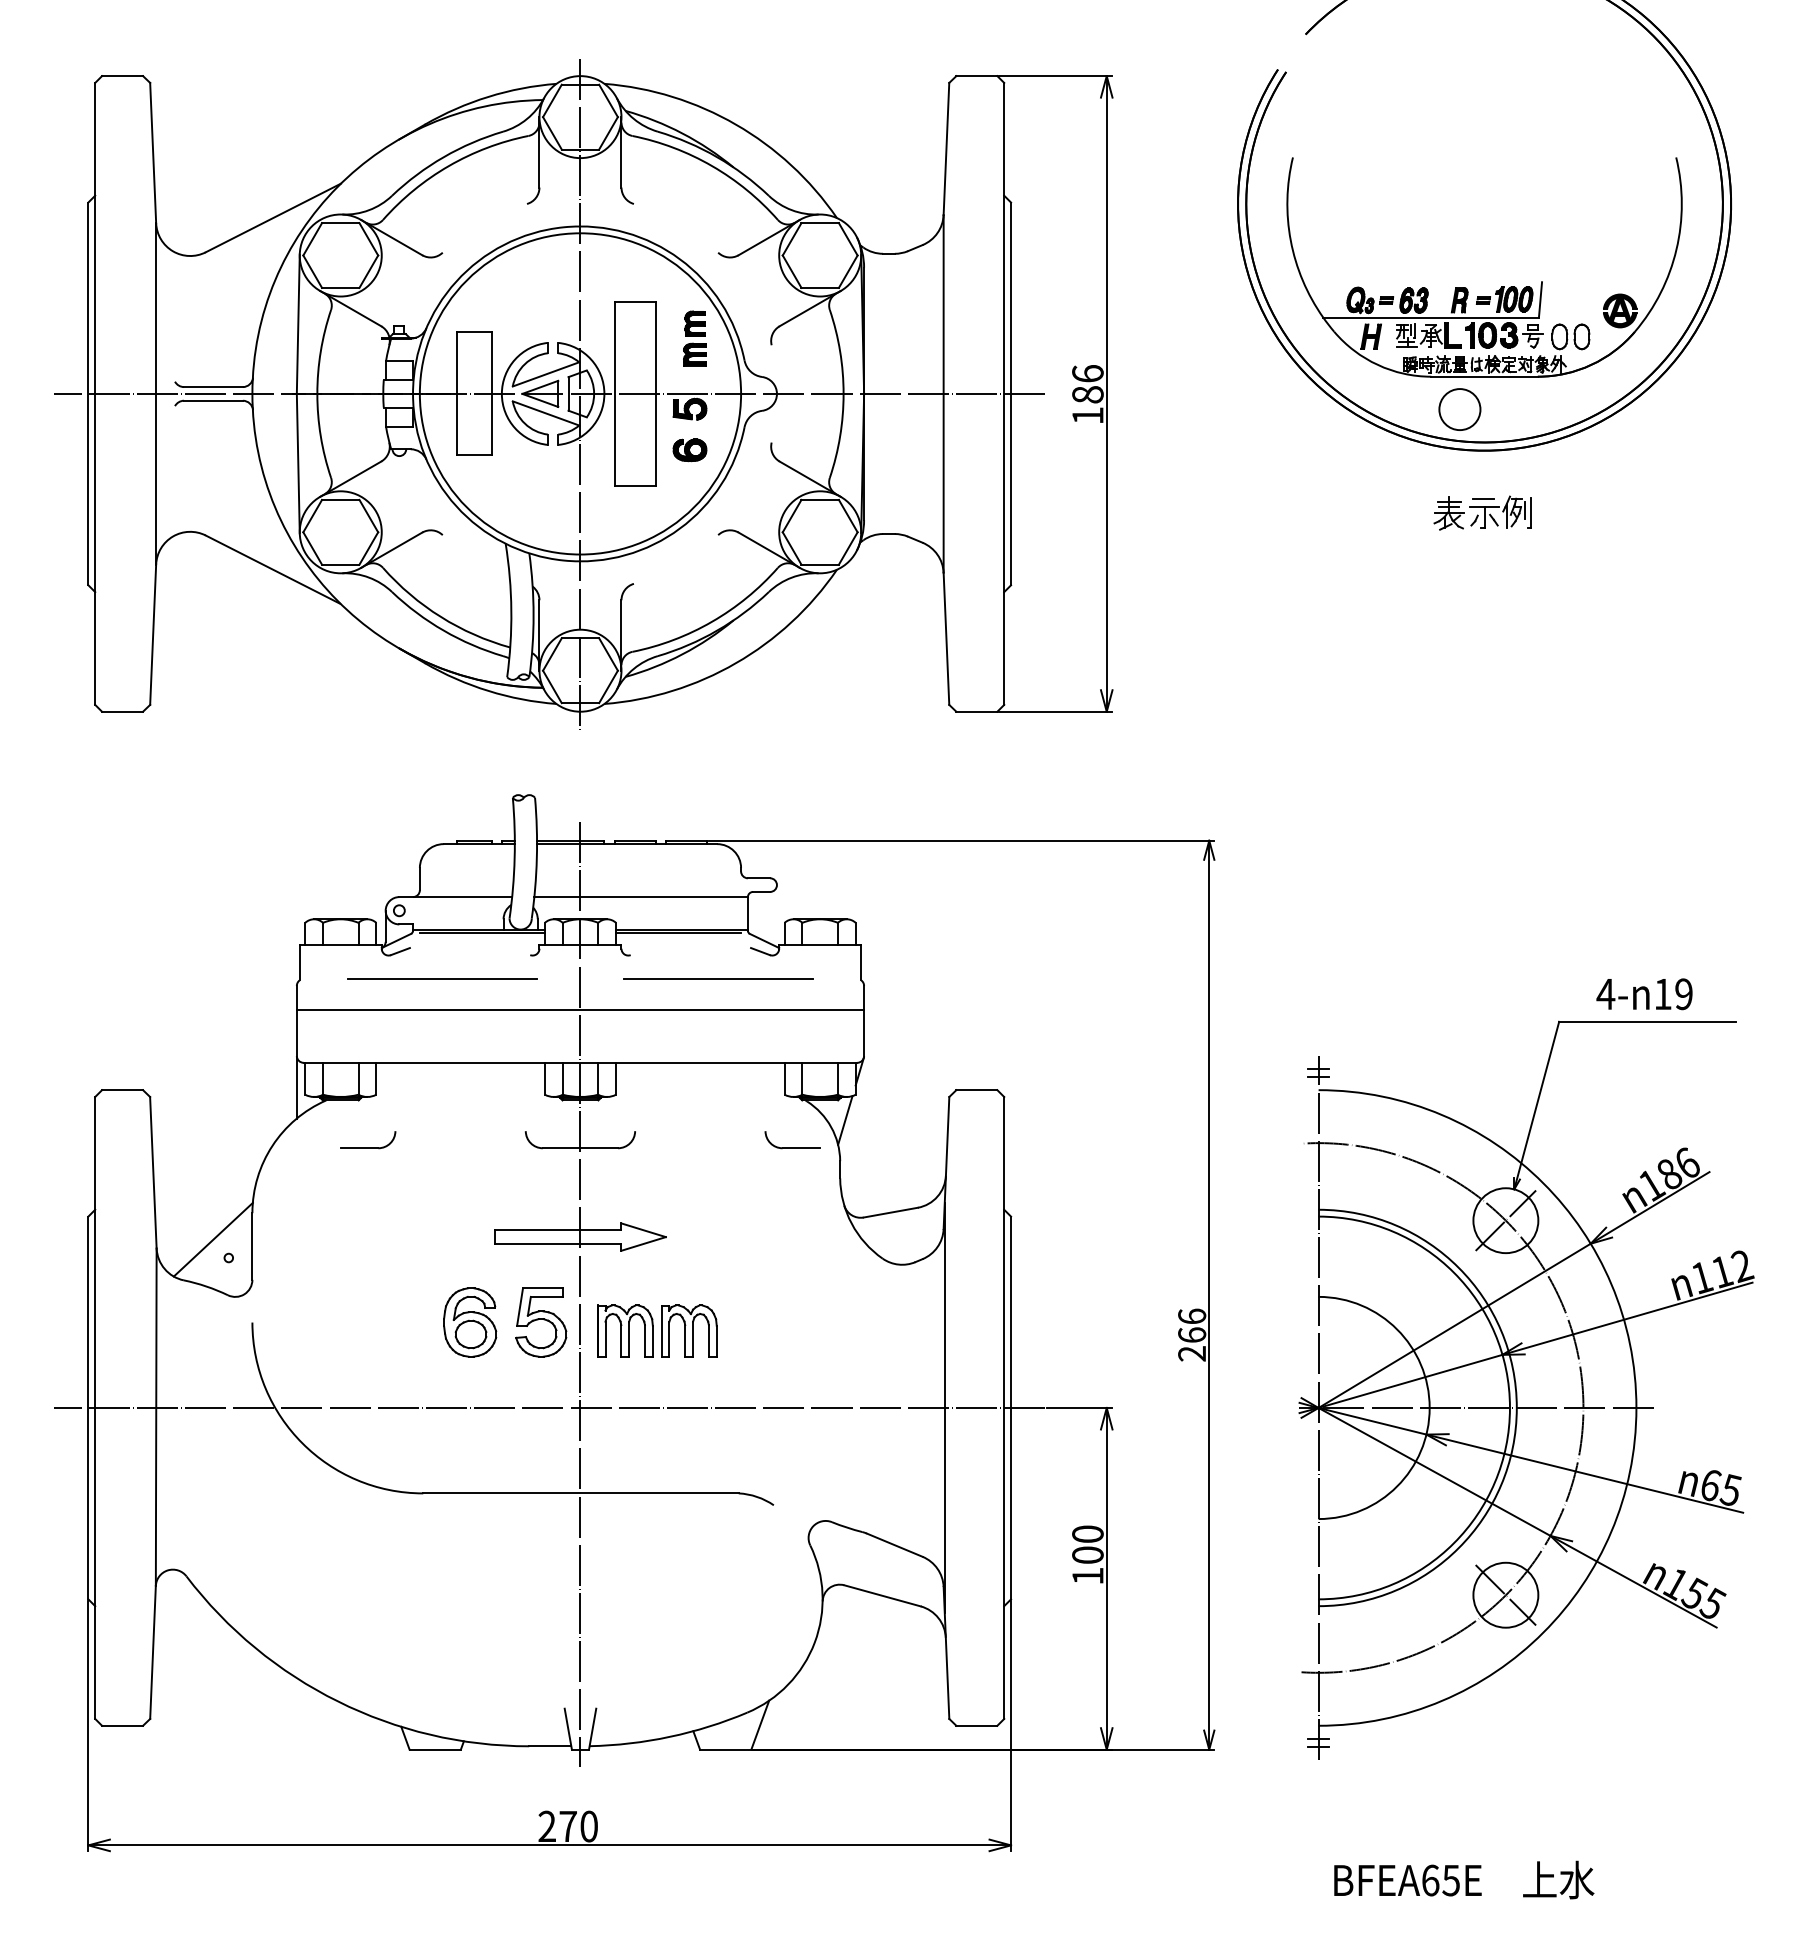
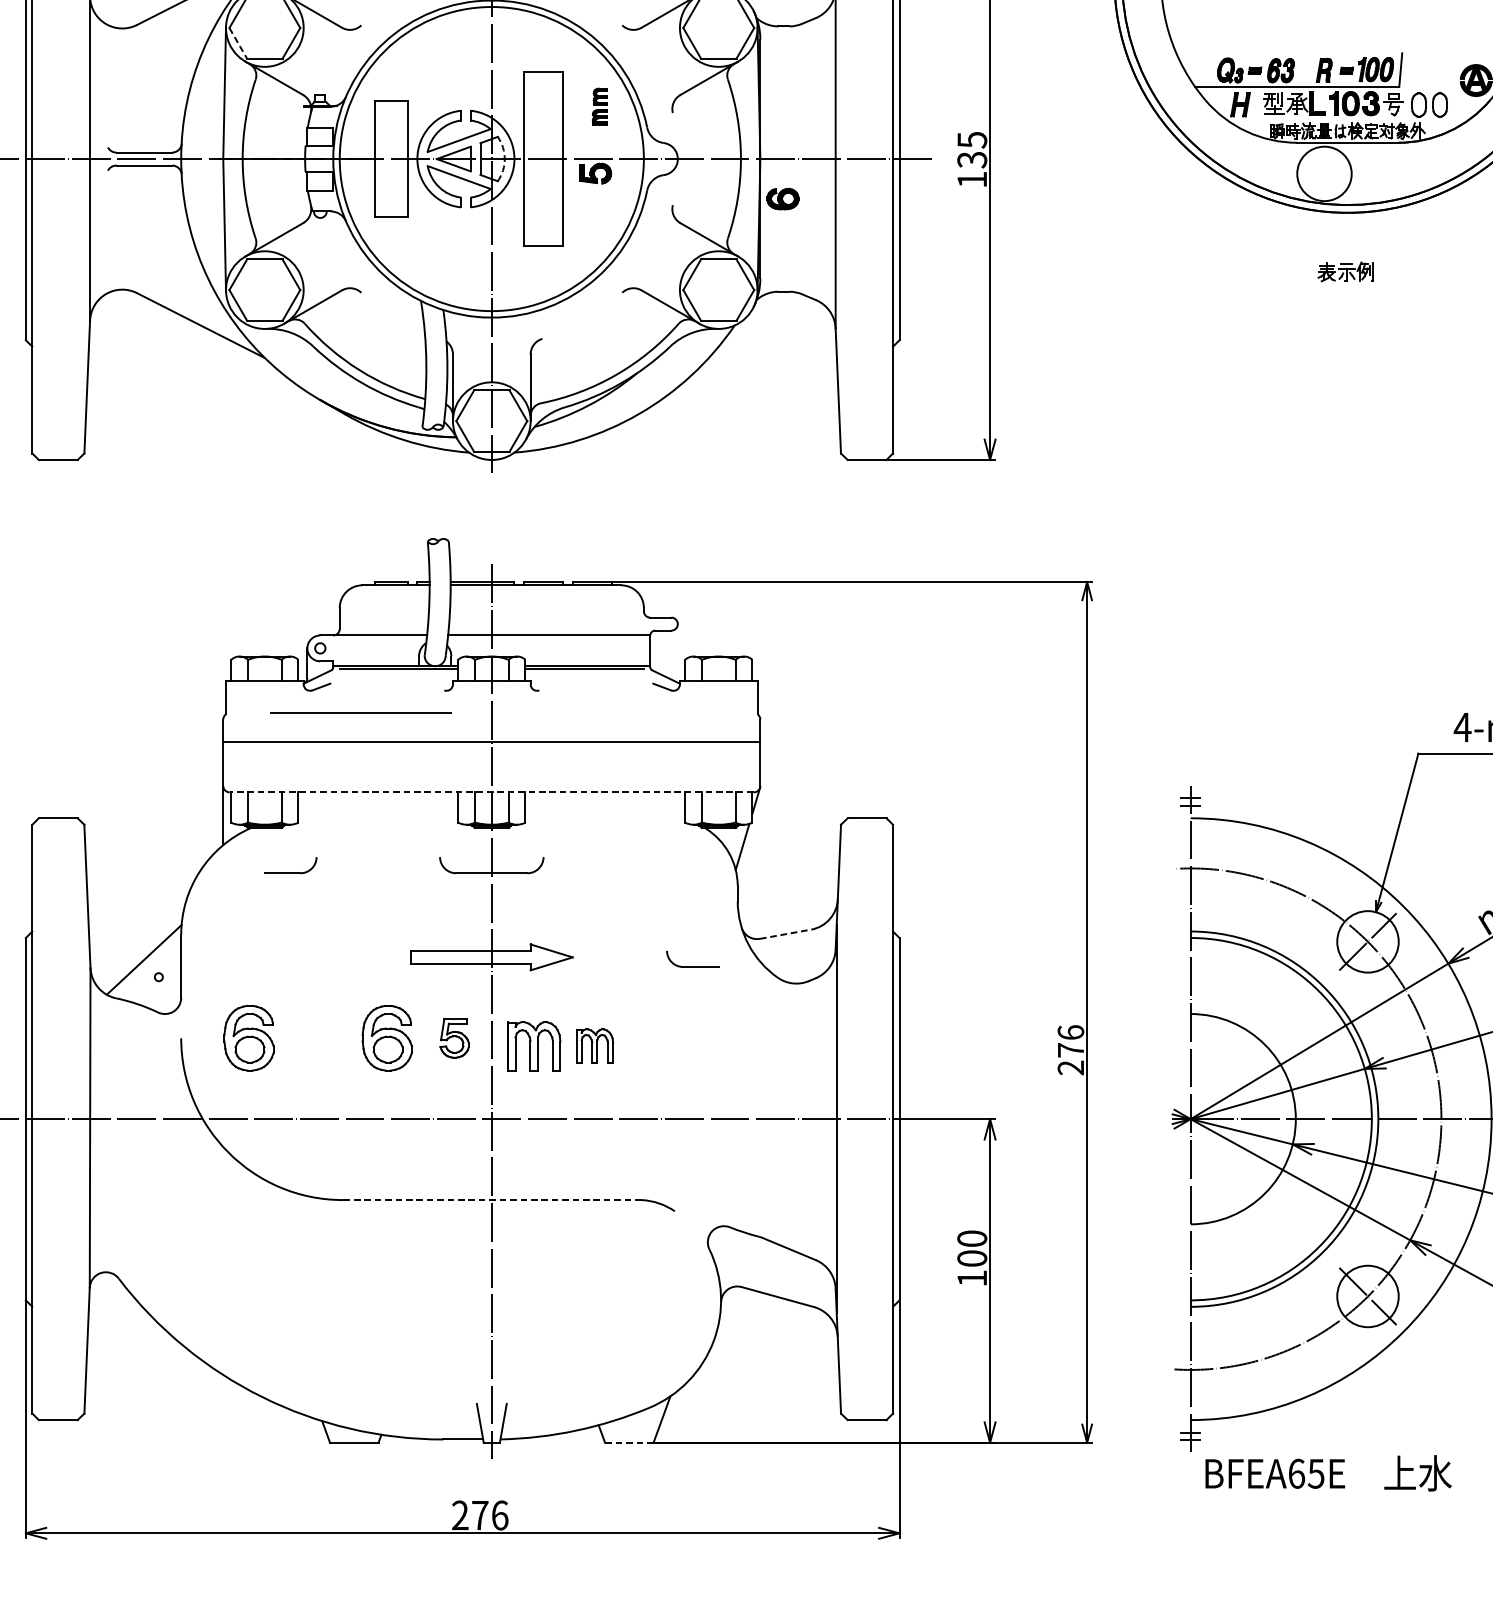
line: (312, 271) -> (238, 43), solid -> dashed
part: (694, 338) -> (599, 106), size x0.7
text: (1087, 384) -> (971, 150), 186 -> 135
arc: (594, 393) -> (505, 158), solid -> dashed
circle: (1459, 409) -> (1324, 173), size x1.4
part: (689, 450) -> (782, 199), moved
part: (1482, 512) -> (1345, 271), size x0.6
line: (718, 979) -> (622, 713), removed
line: (580, 1062) -> (491, 792), solid -> dashed
part: (792, 1147) -> (692, 966), moved
line: (890, 1212) -> (785, 934), solid -> dashed
part: (324, 1322) -> (249, 1038), added
part: (541, 1322) -> (454, 1038), size x0.6
part: (689, 1330) -> (595, 1045), size x0.7
text: (1192, 1334) -> (1071, 1049), 266 -> 276
line: (581, 1493) -> (492, 1200), solid -> dashed
line: (725, 1749) -> (629, 1442), solid -> dashed
text: (589, 1826) -> (500, 1515), 270 -> 276
text: (1464, 1879) -> (1328, 1472), moved

